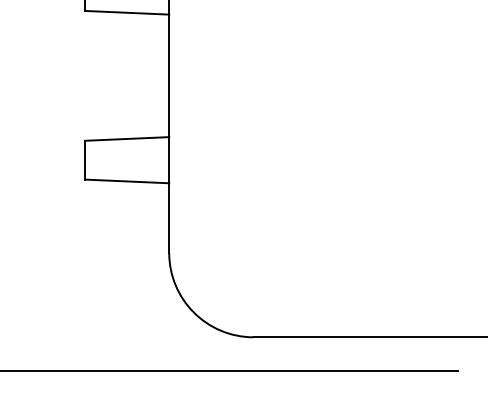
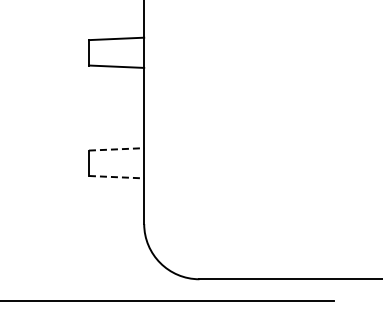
line: (126, 139) -> (116, 149), solid -> dashed
line: (126, 181) -> (116, 177), solid -> dashed

